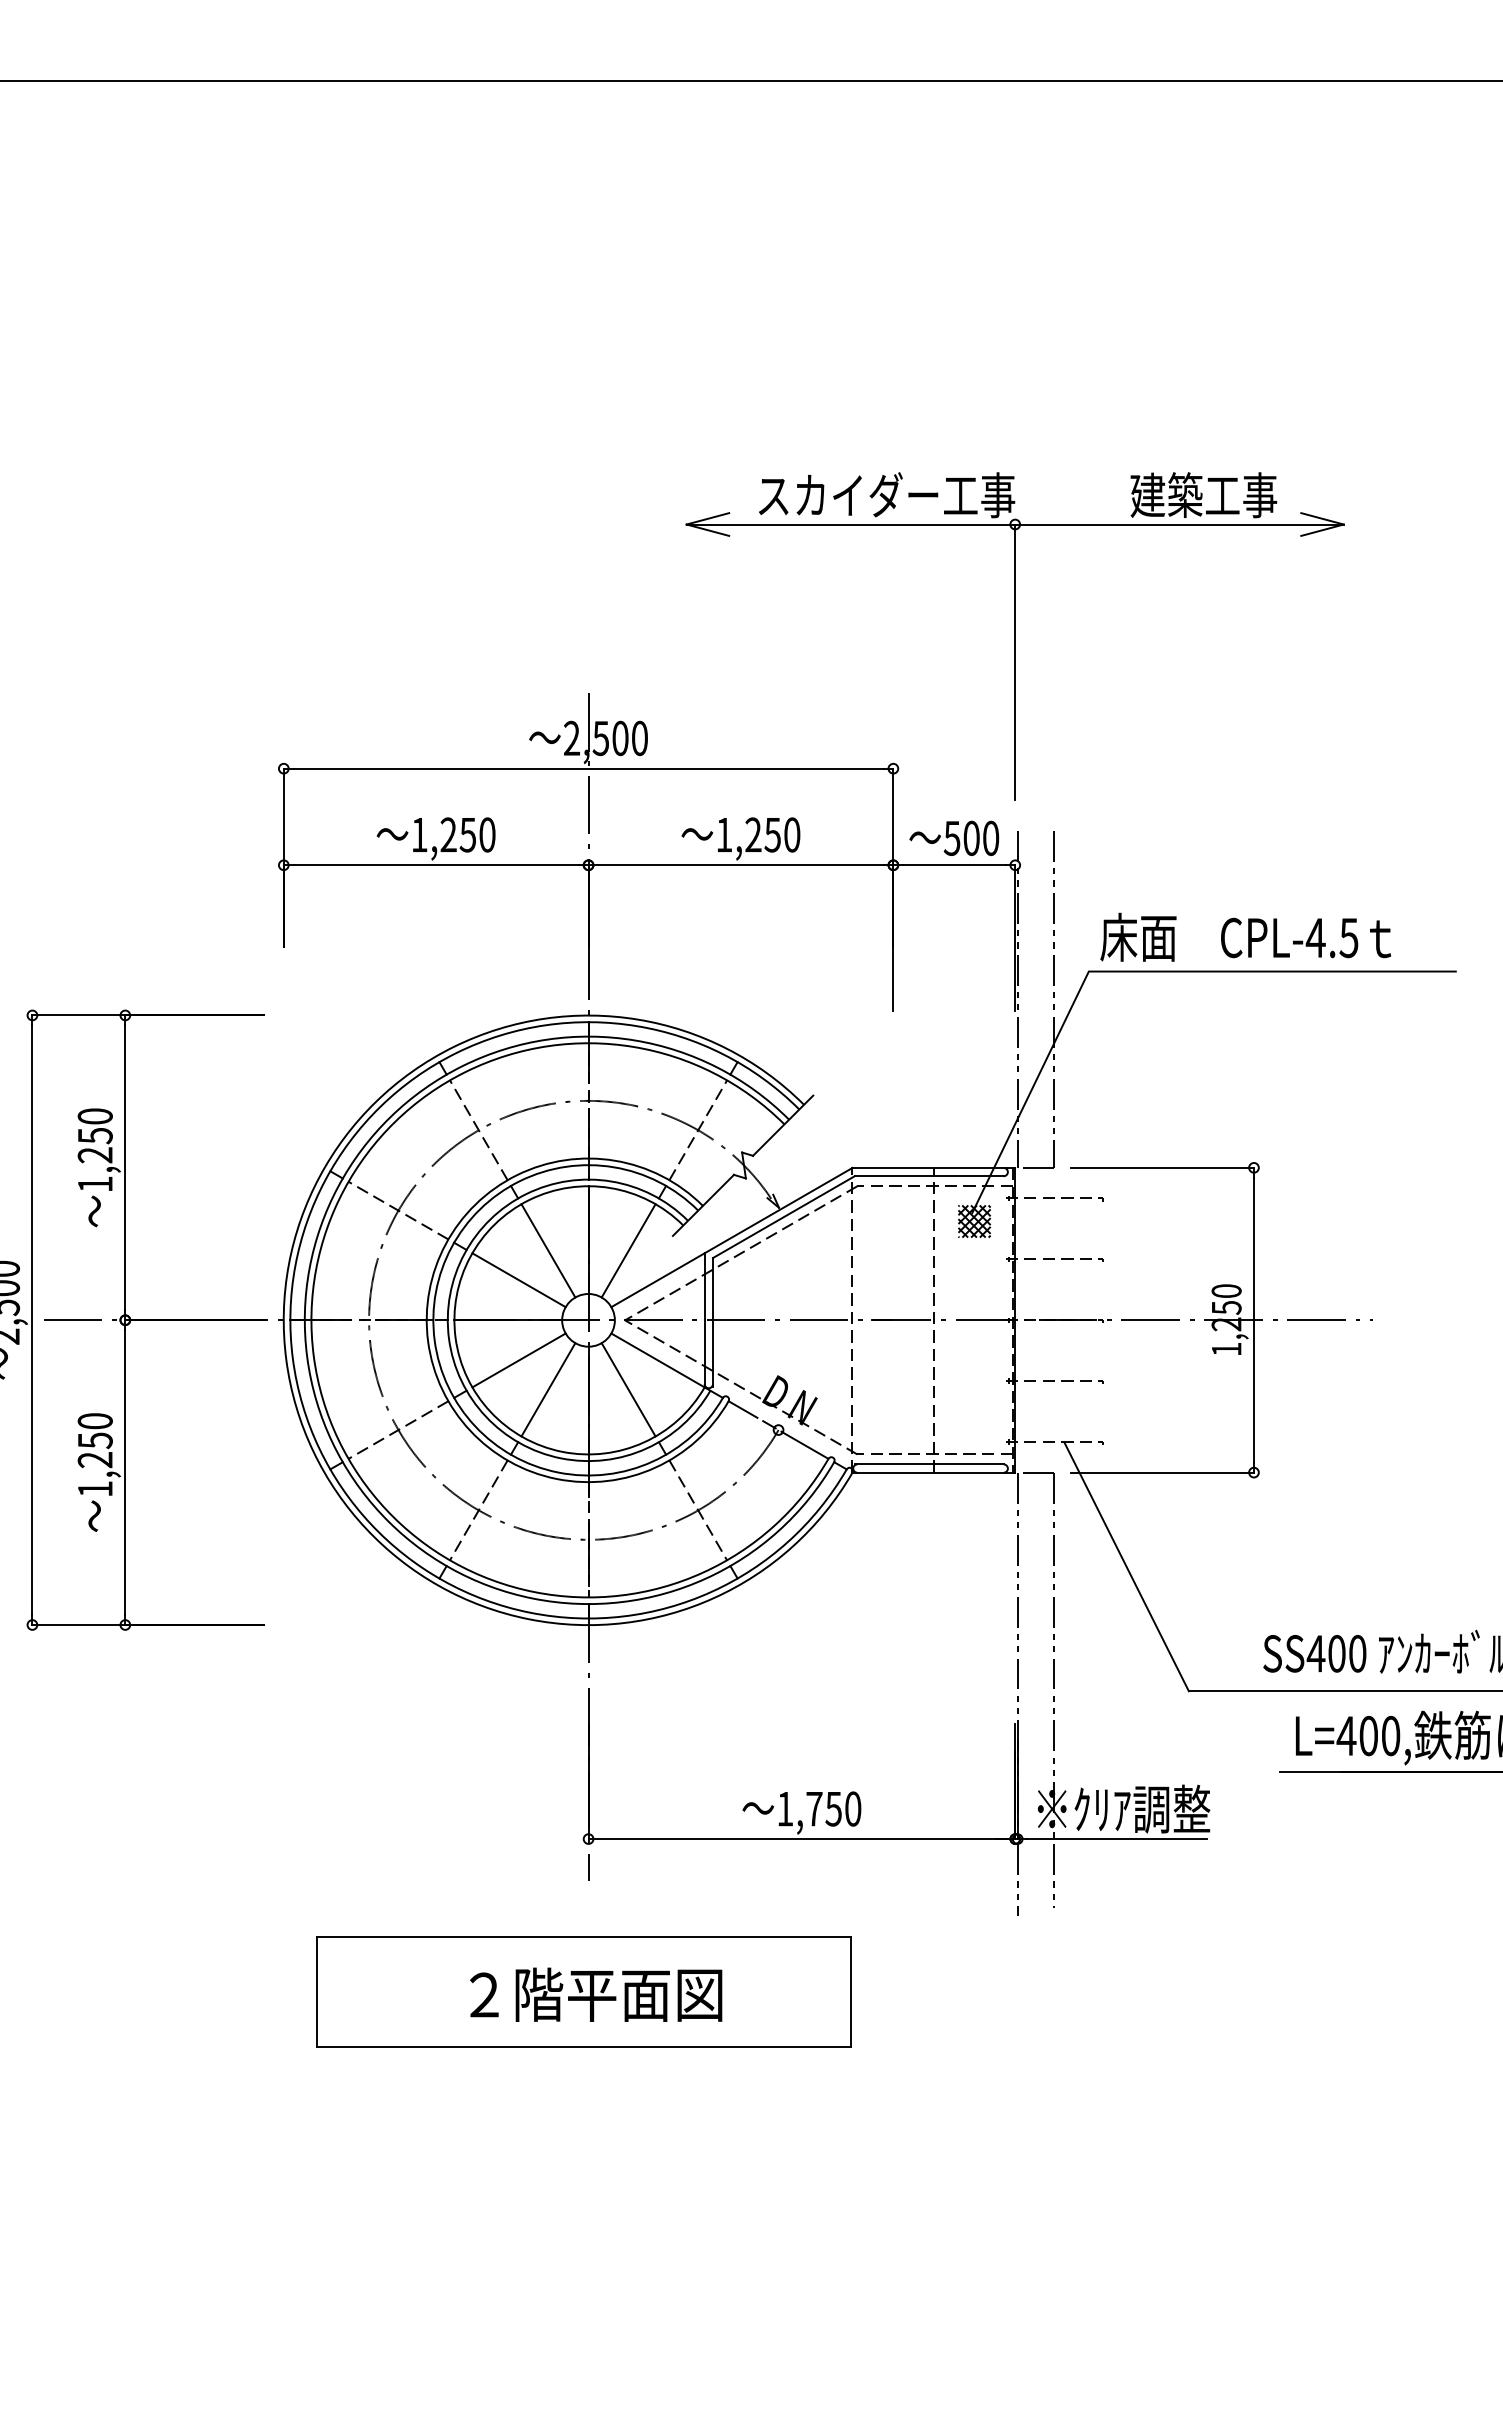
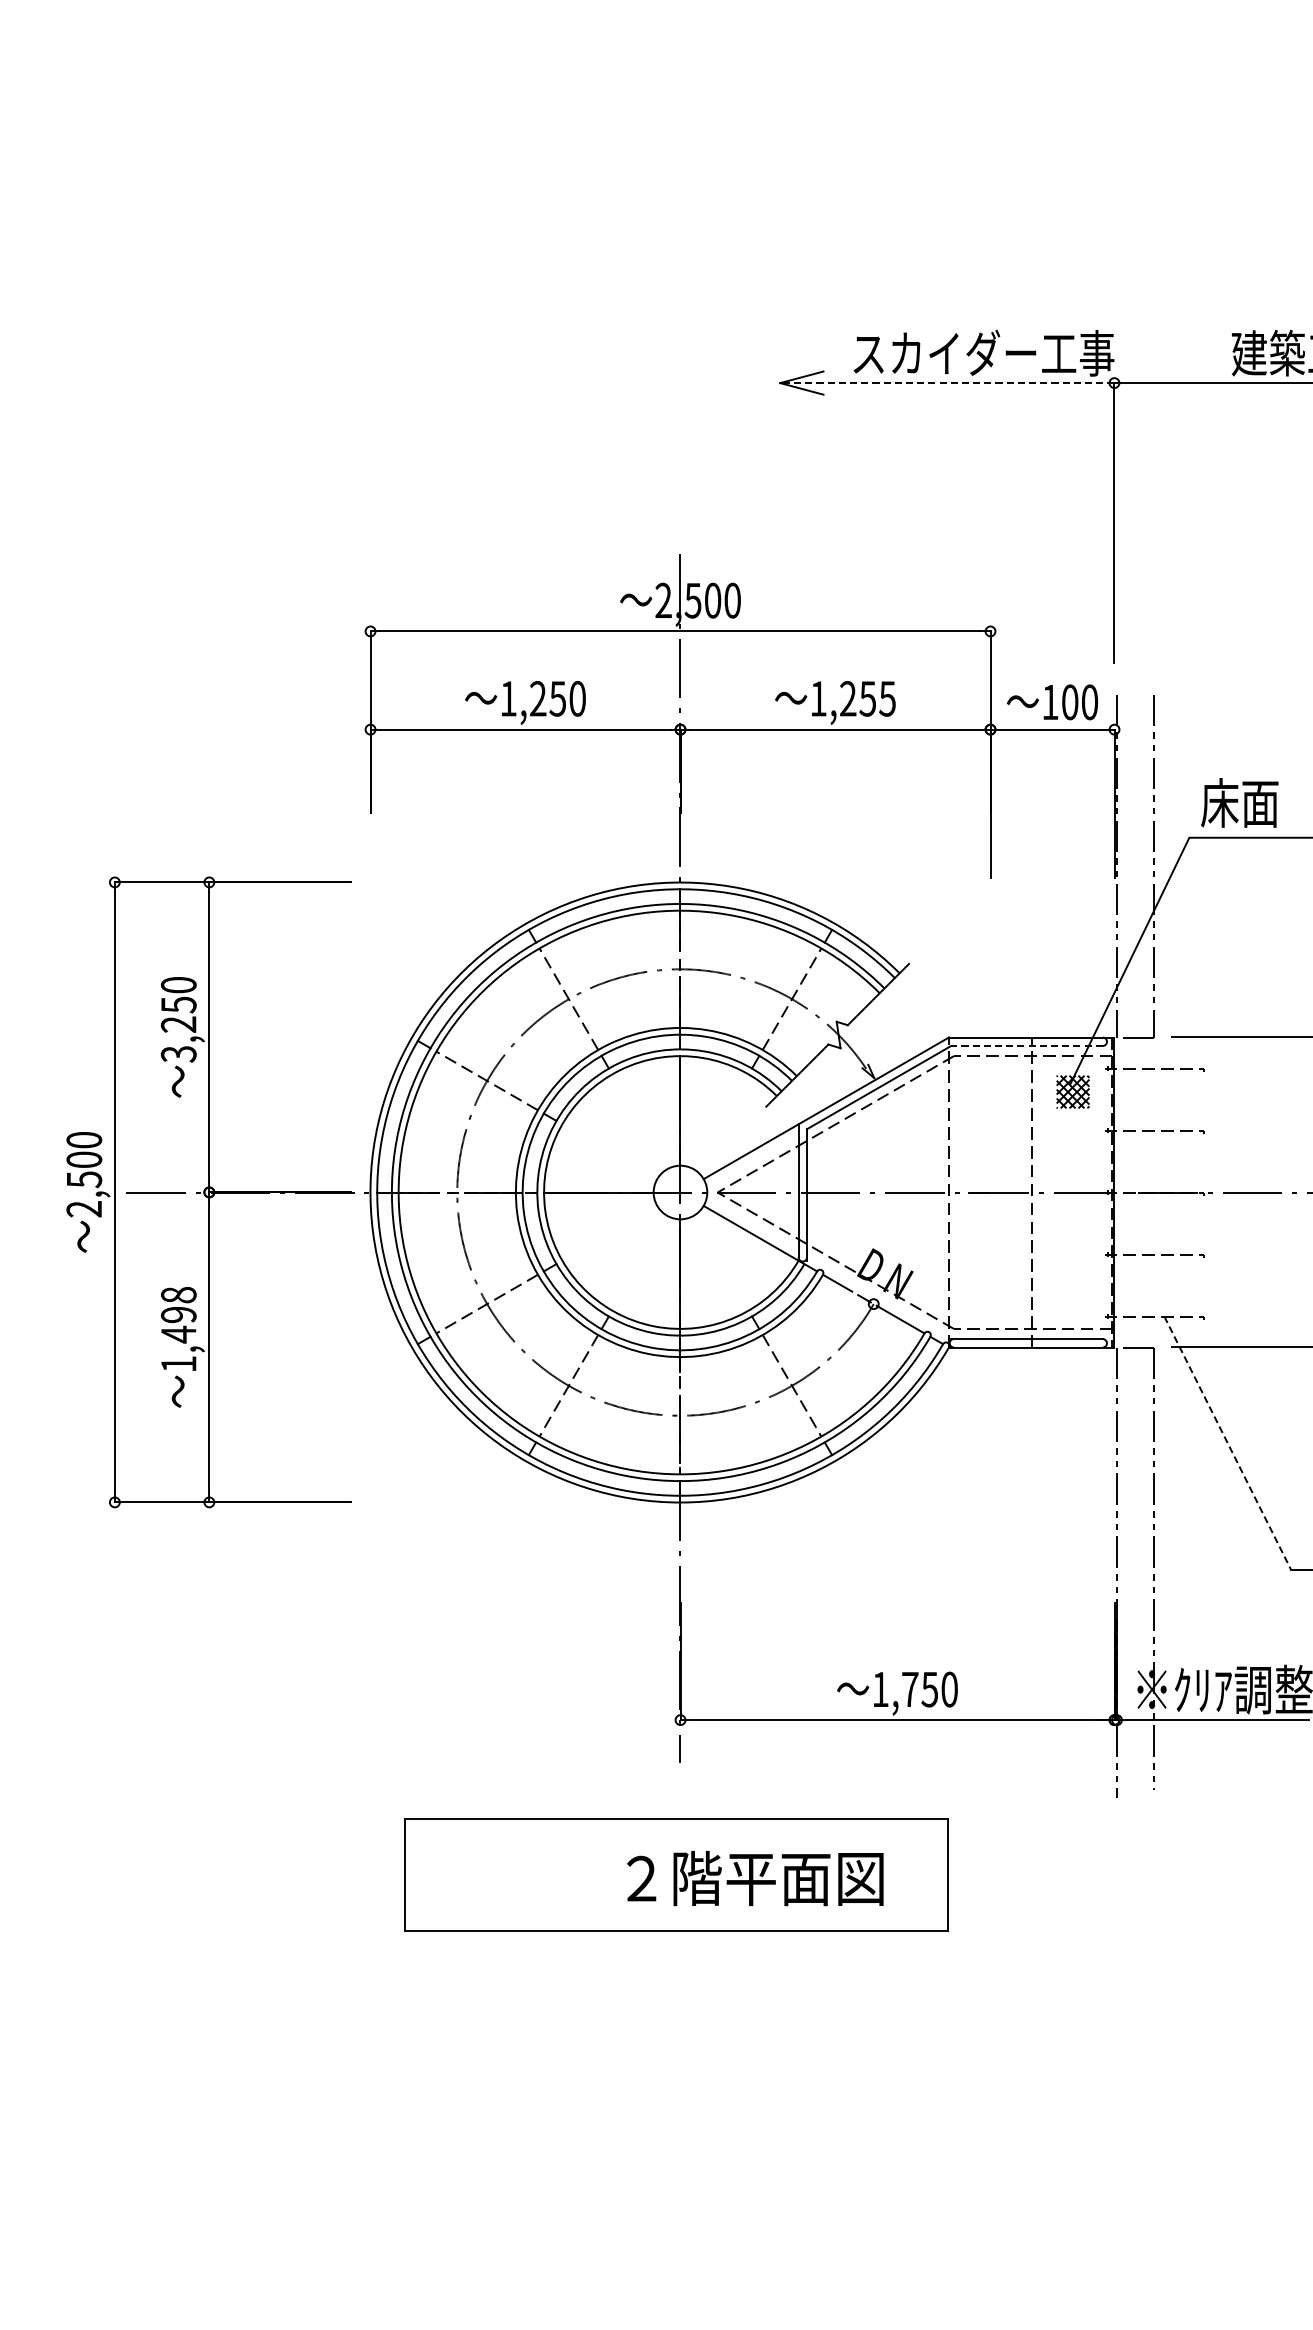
line: (850, 524) -> (946, 383), solid -> dashed
text: (791, 834) -> (886, 698), 1,250 -> 1,255
text: (951, 838) -> (1049, 702), 500 -> 100
line: (929, 1176) -> (1027, 1046), solid -> dashed
text: (94, 1184) -> (177, 1054), 1,250 -> 3,250
line: (548, 1250) -> (639, 1121), removed
line: (628, 1250) -> (721, 1121), removed
line: (518, 1280) -> (609, 1152), removed
line: (518, 1360) -> (609, 1233), removed
line: (548, 1389) -> (639, 1262), removed
line: (628, 1389) -> (721, 1262), removed
text: (94, 1440) -> (177, 1314), 1,250 -> 1,498
line: (1126, 1567) -> (1227, 1443), solid -> dashed
text: (596, 1994) -> (755, 1878), moved

